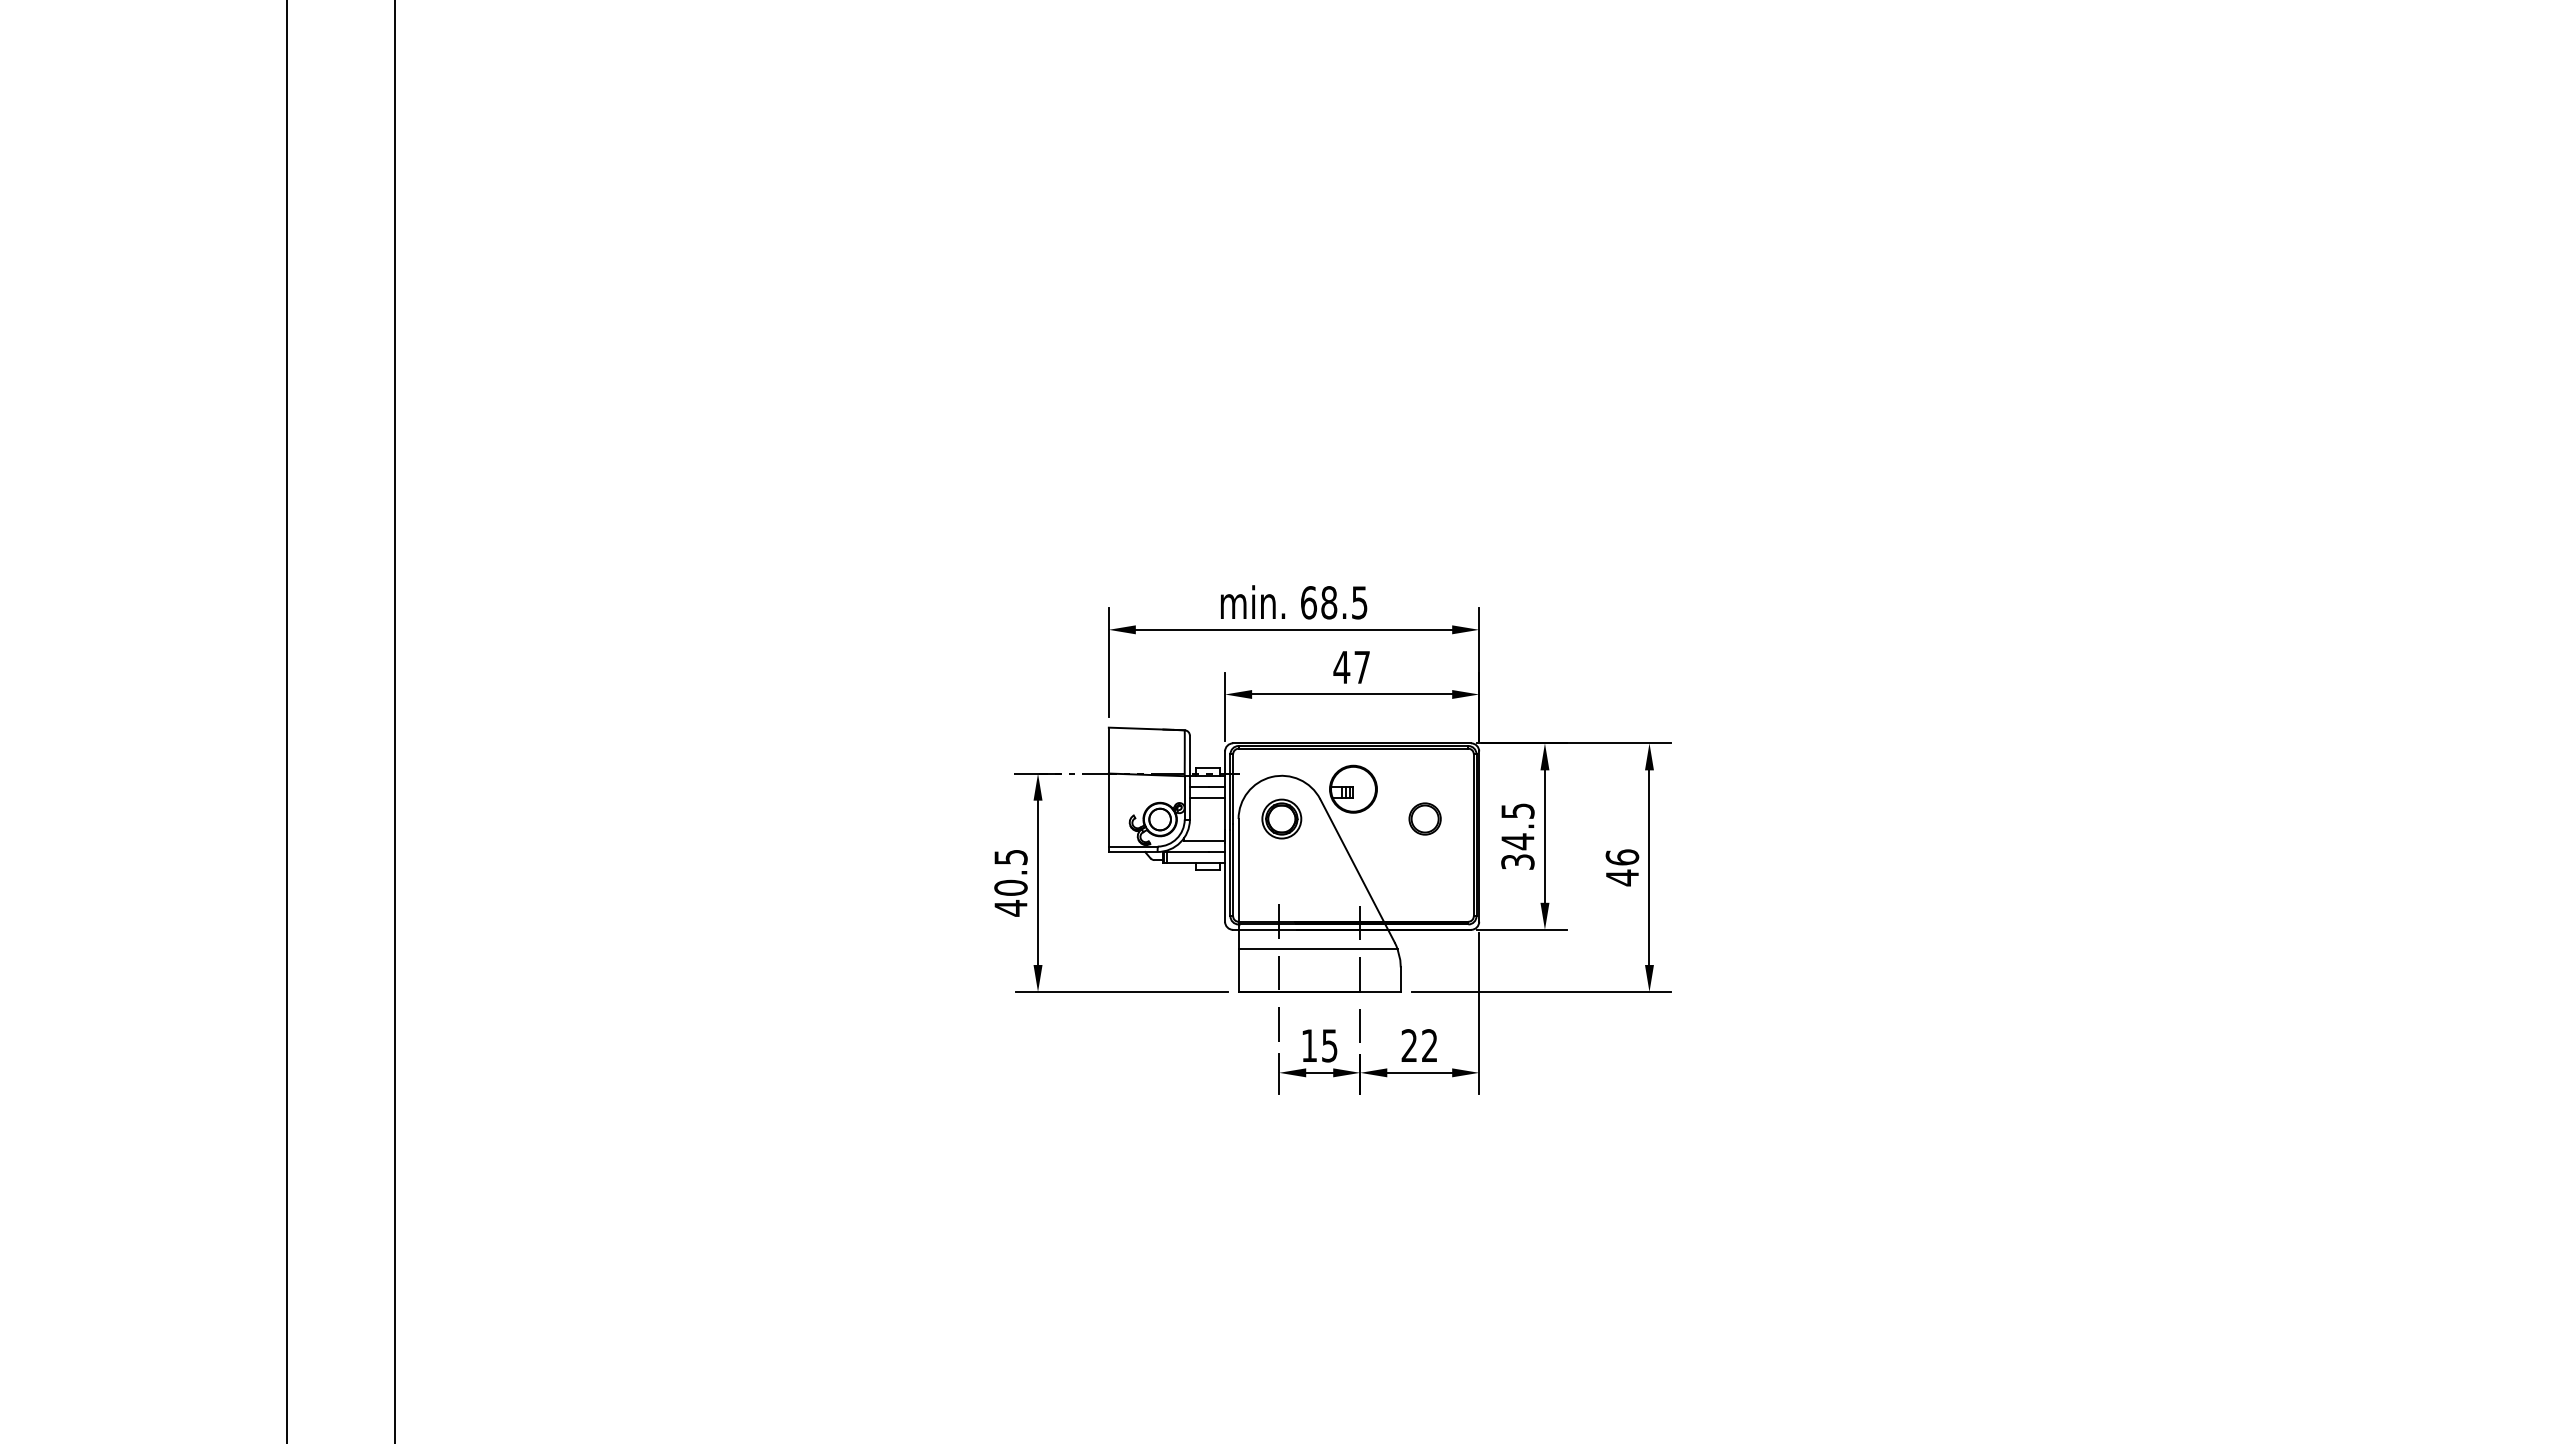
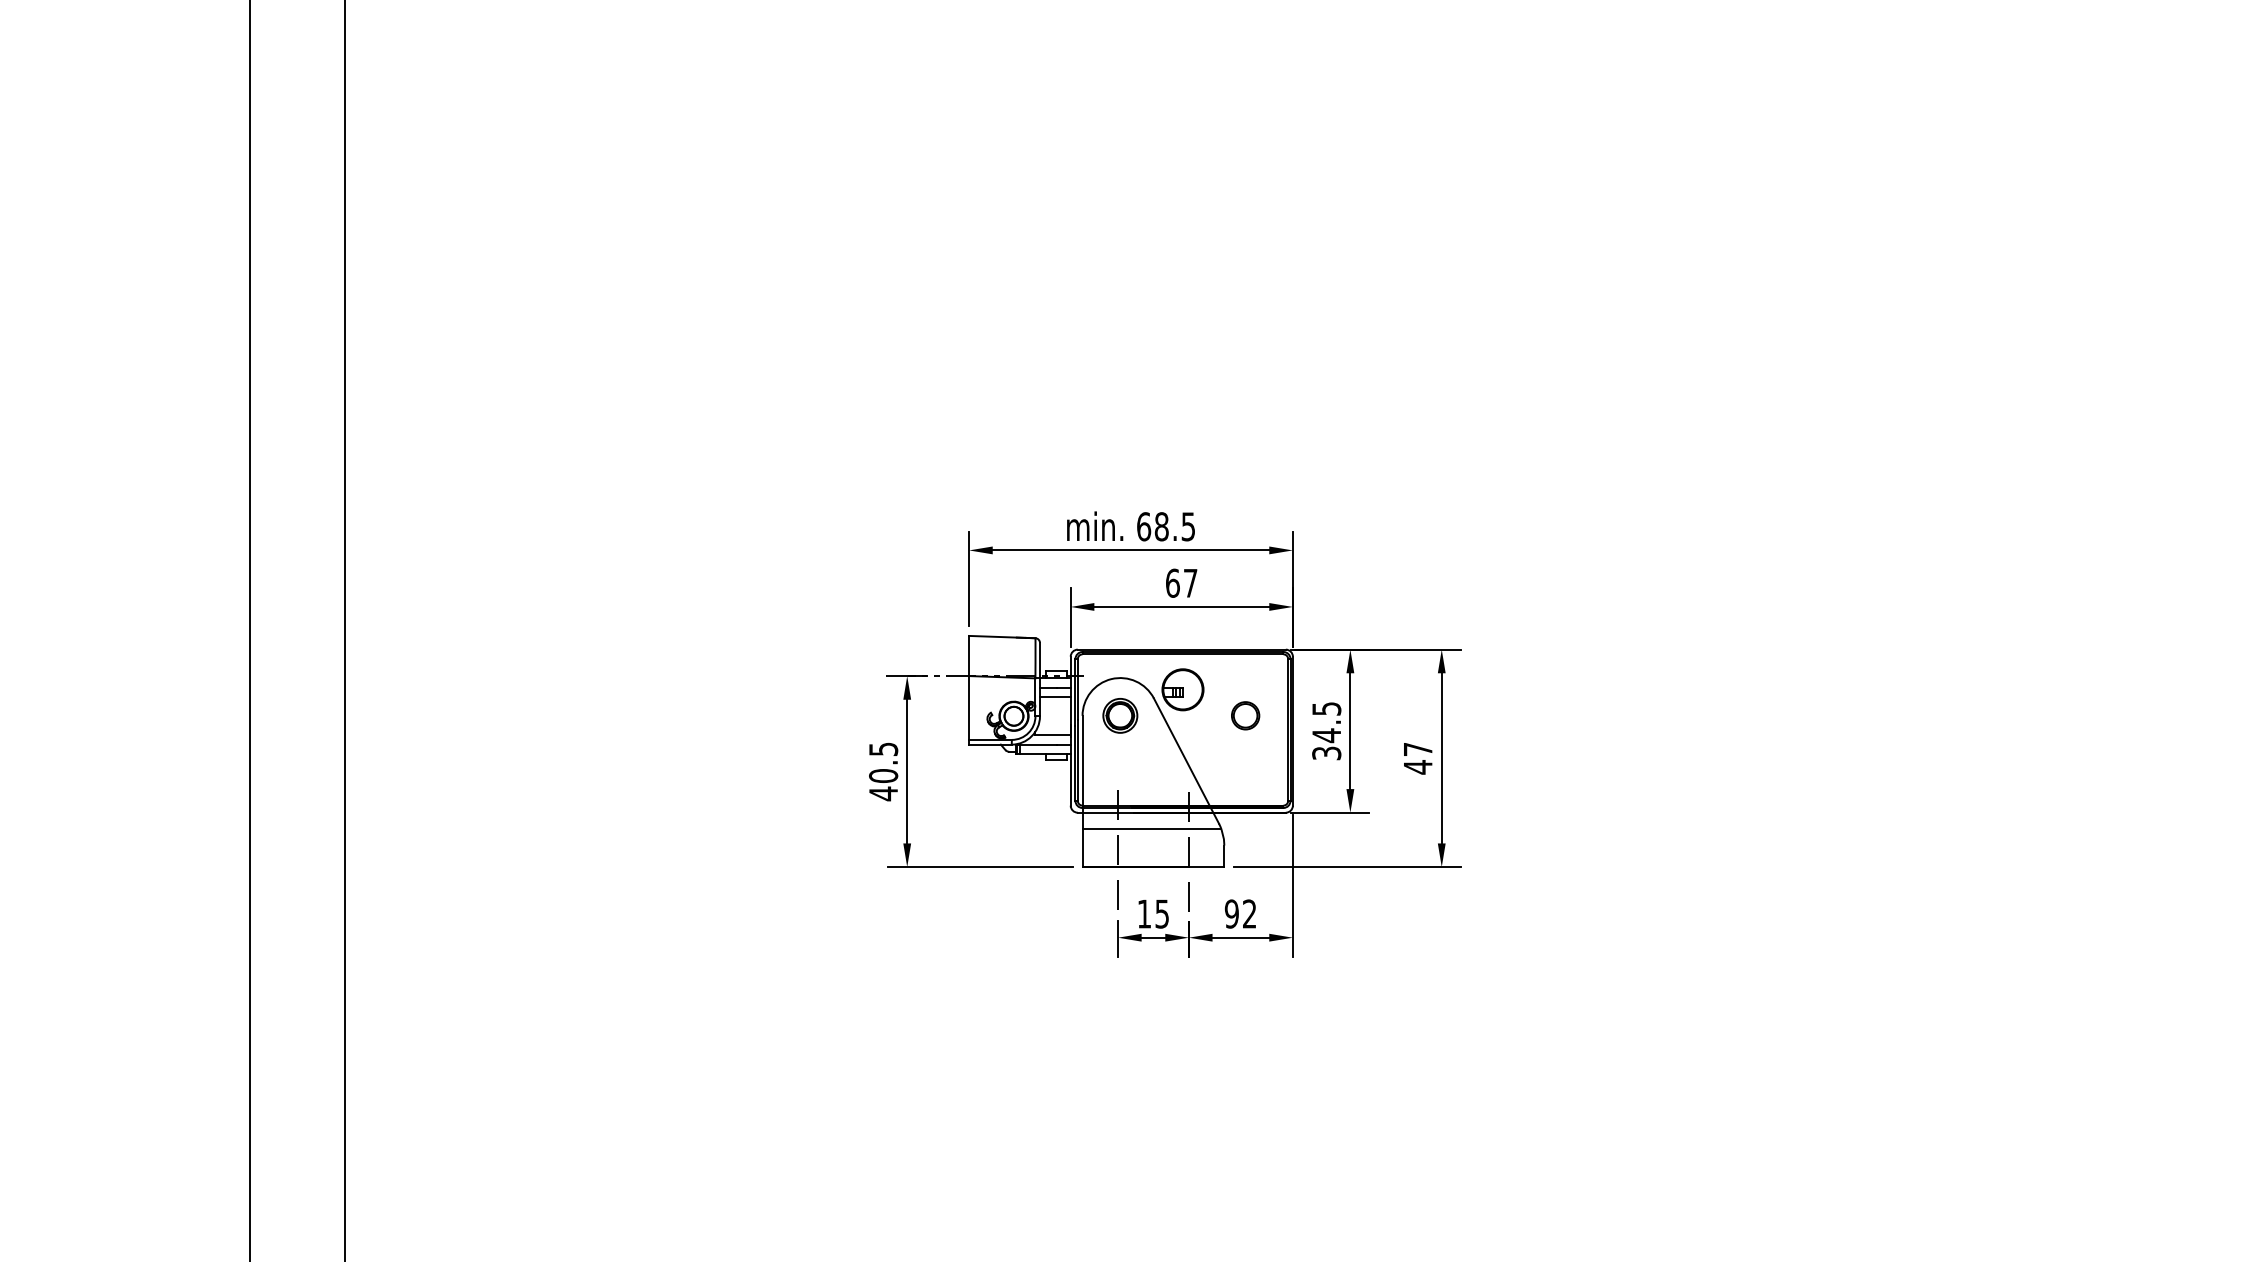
text: (1341, 667) -> (1172, 583), 47 -> 67
text: (1622, 857) -> (1418, 749), 46 -> 47
text: (1409, 1045) -> (1231, 913), 22 -> 92

